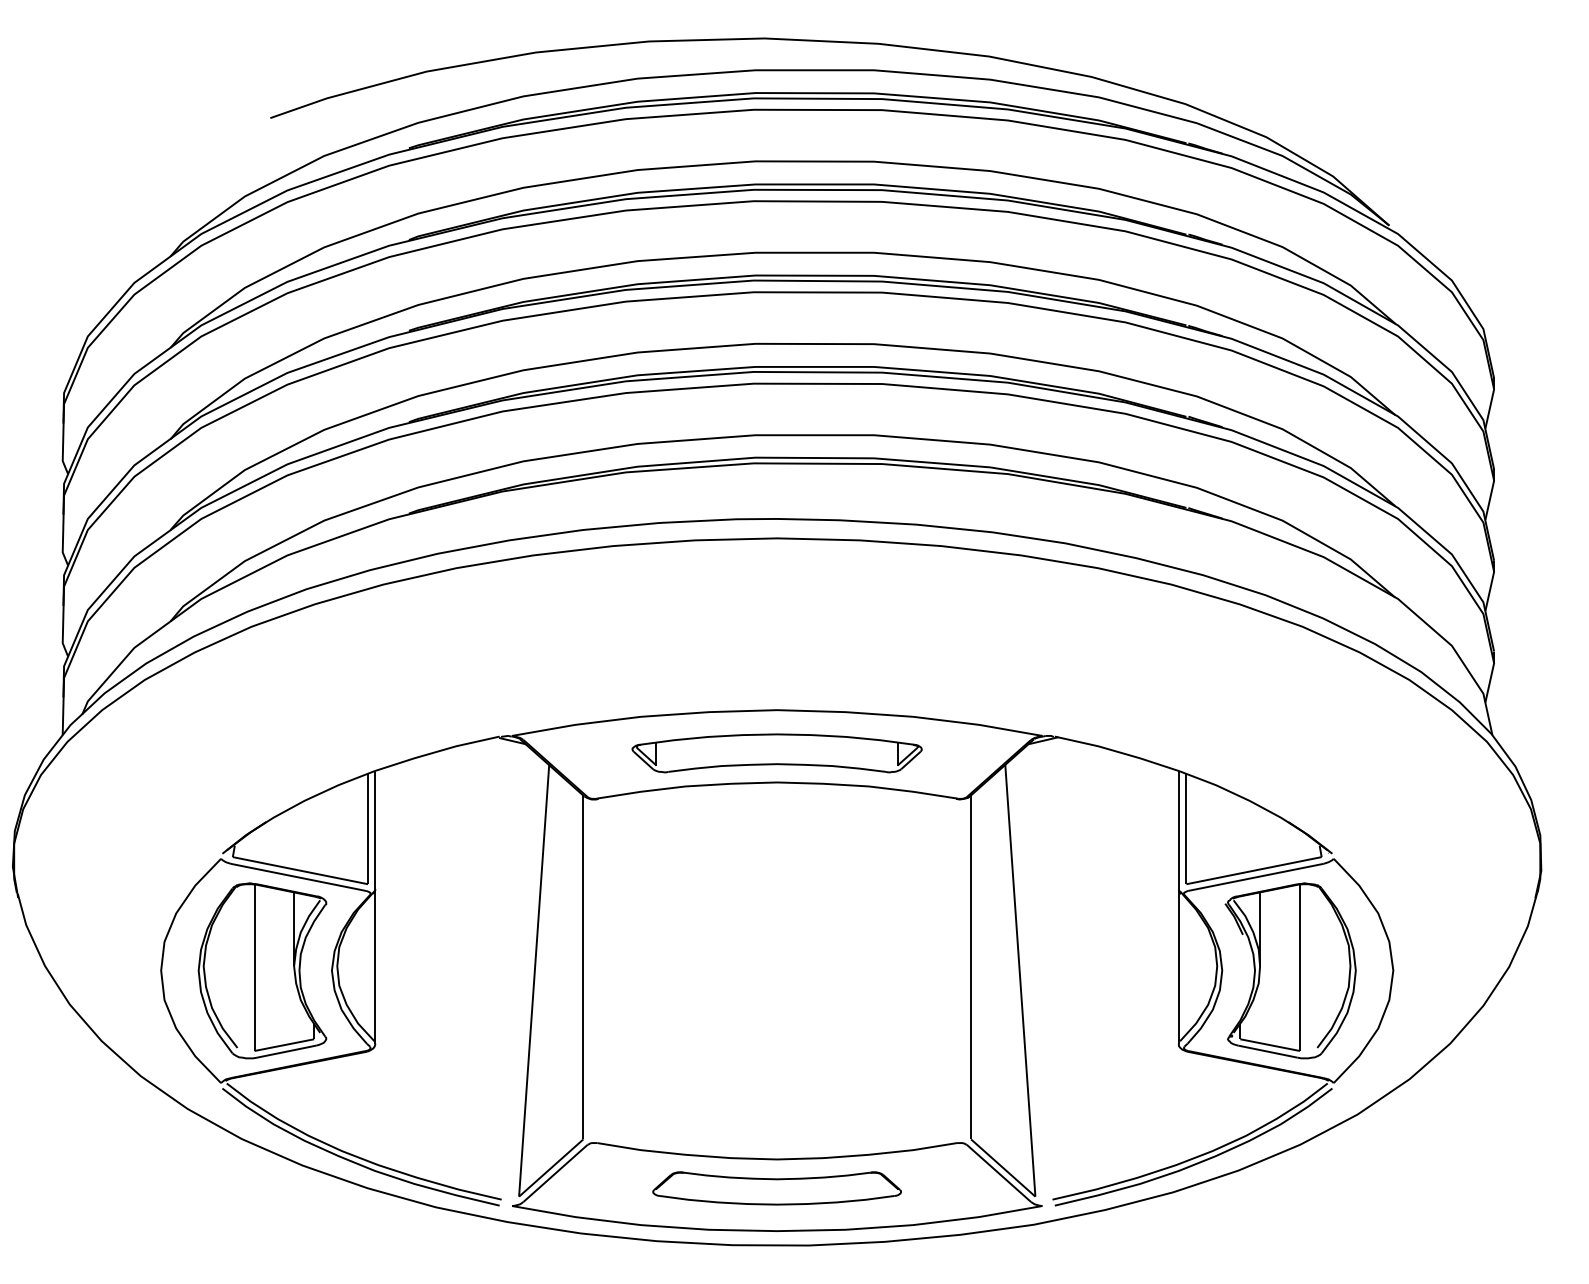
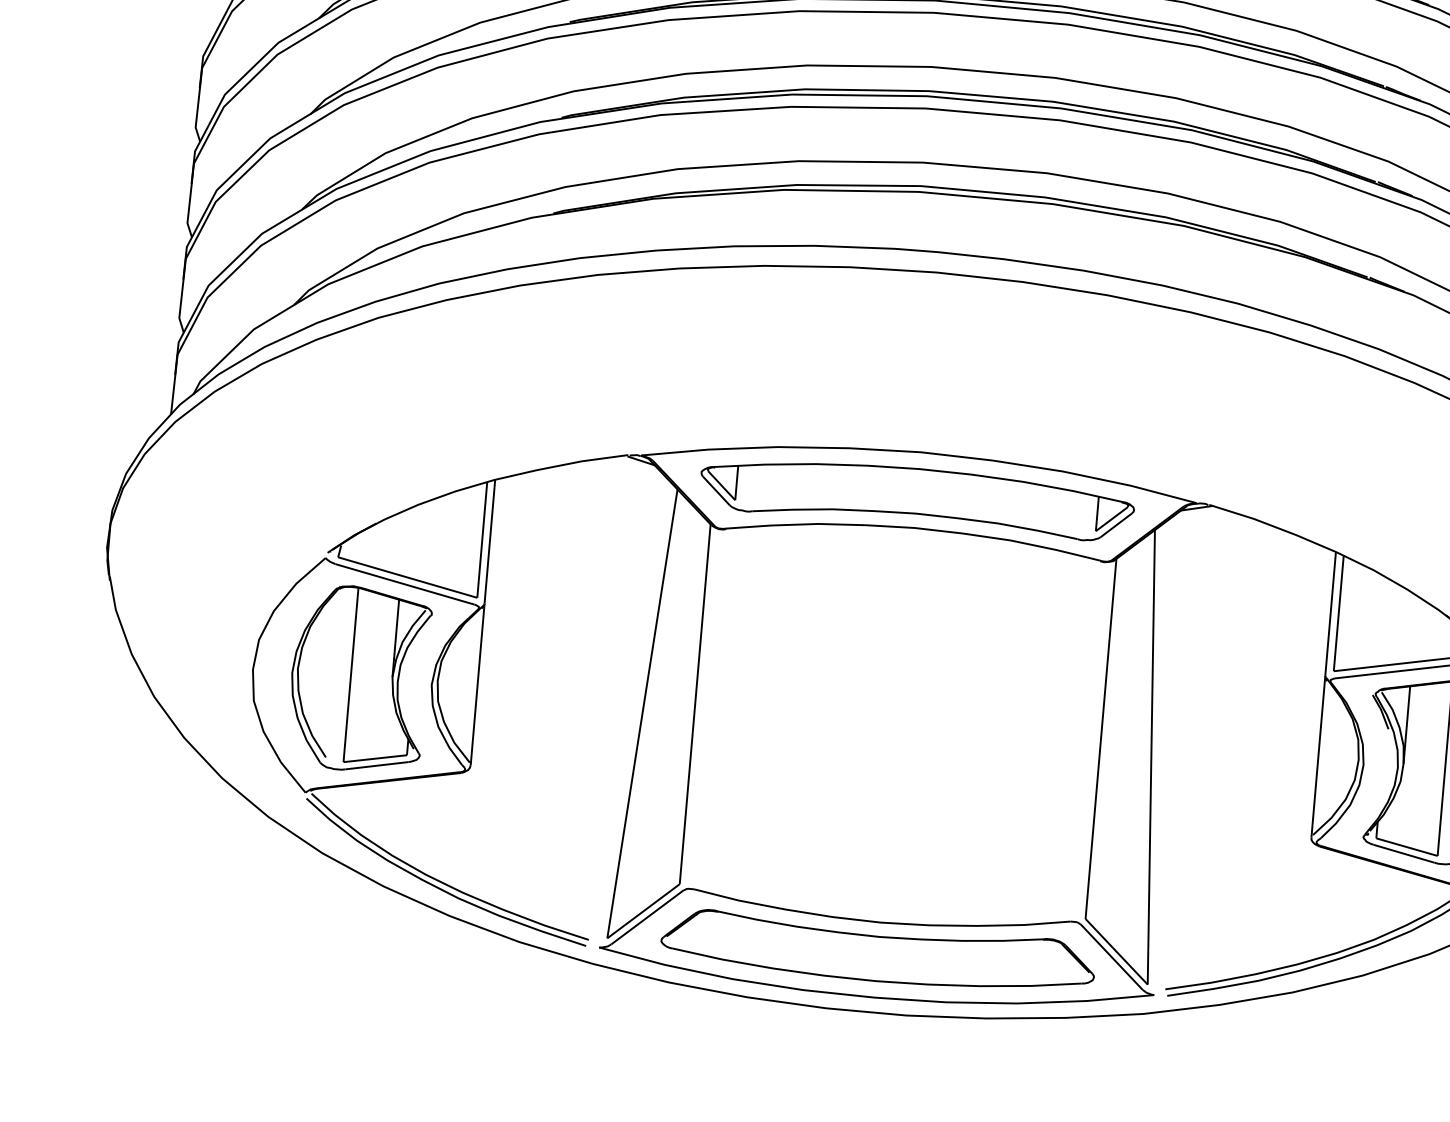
part: (776, 753) -> (916, 497), size x1.43
part: (776, 1188) -> (877, 952), size x1.67

